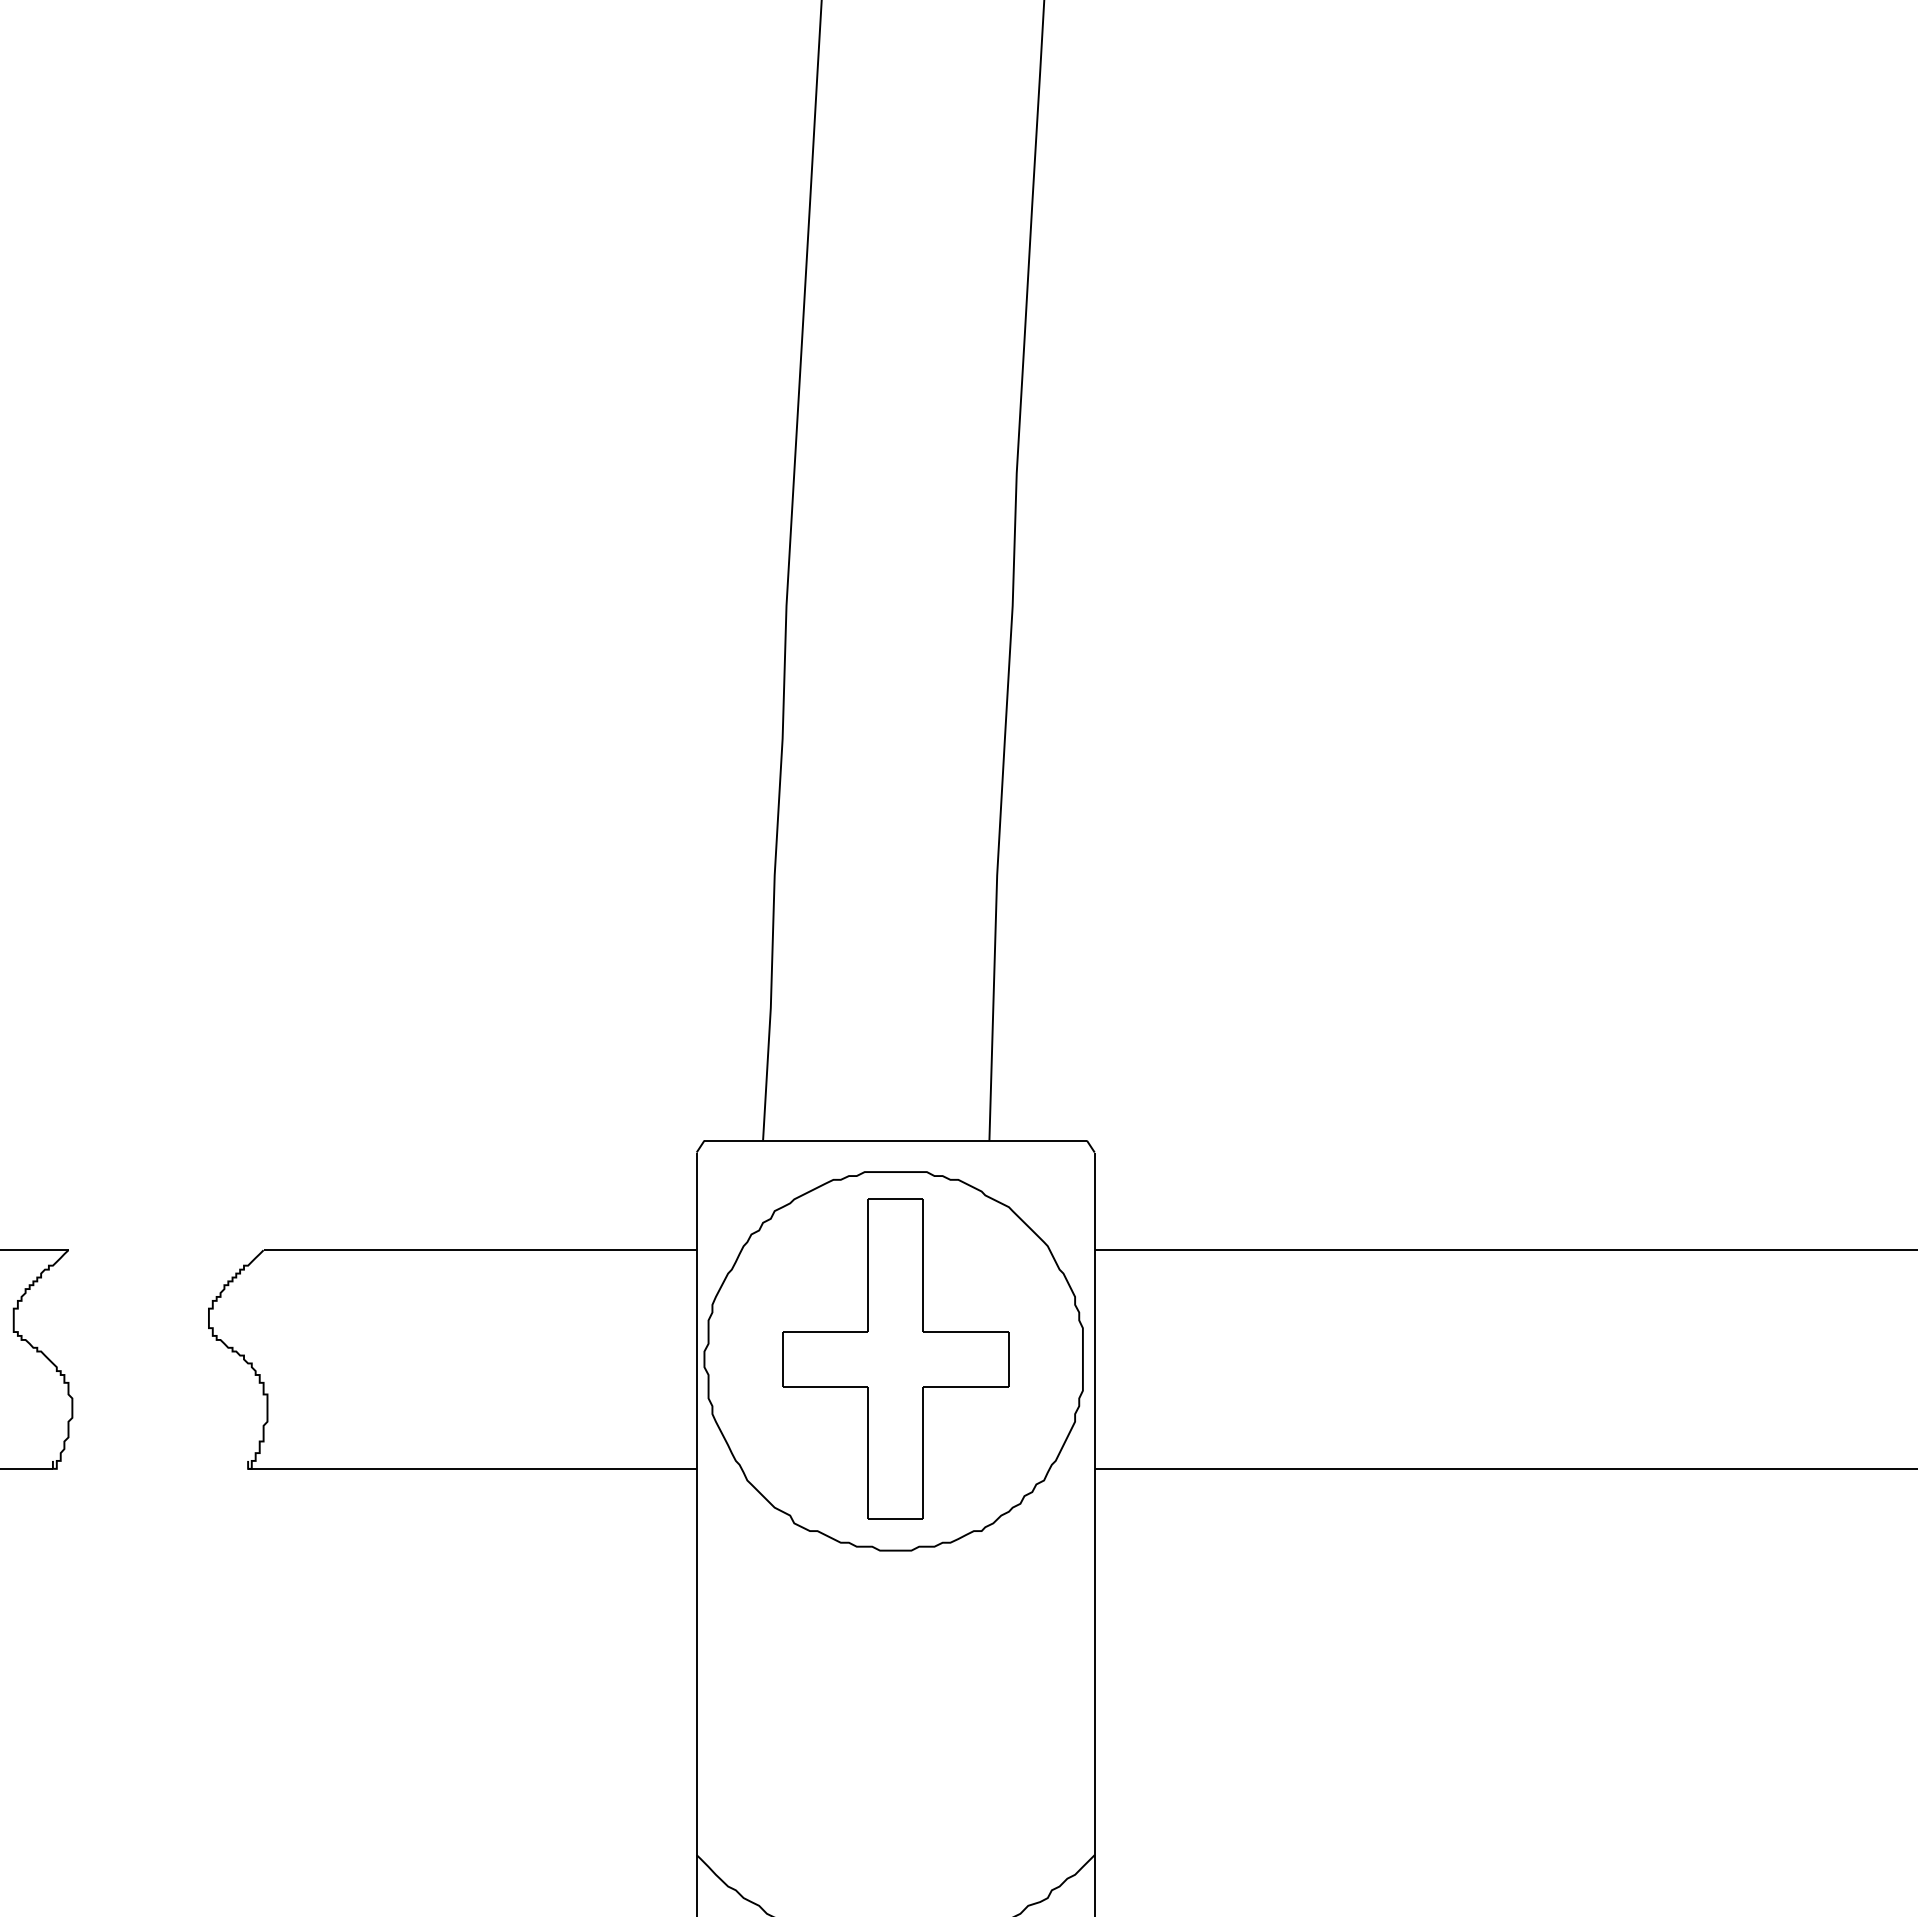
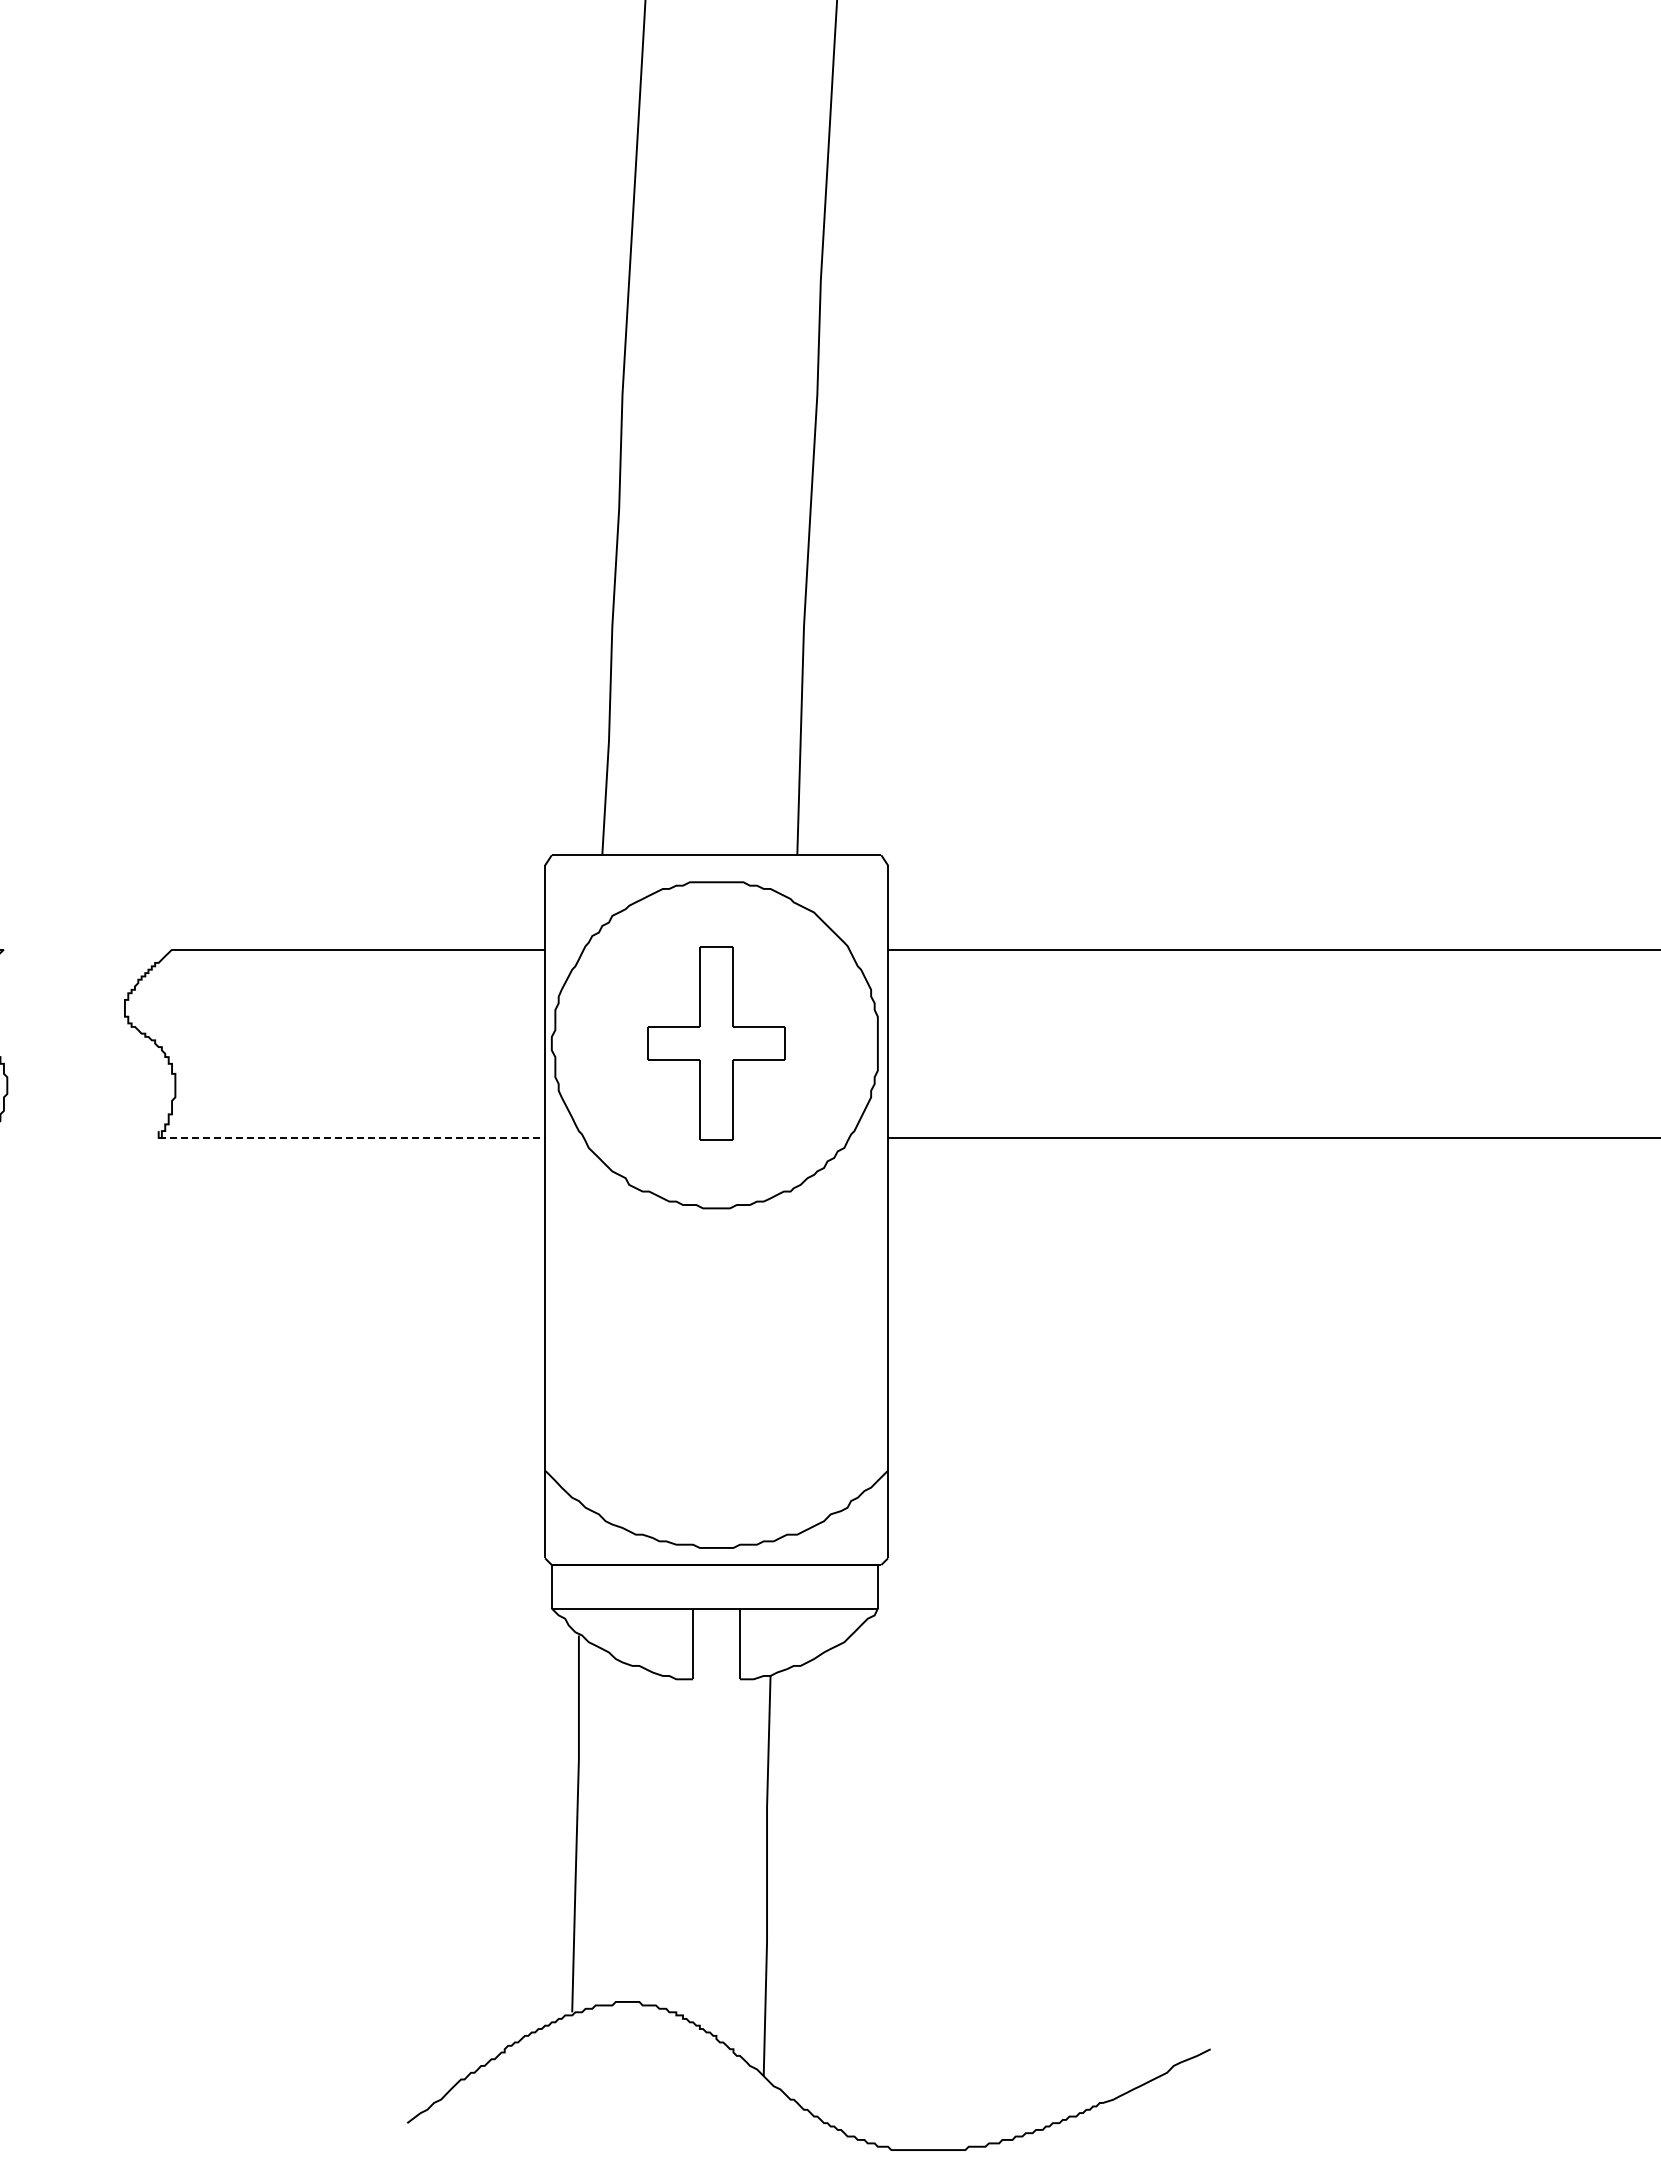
part: (895, 1359) -> (716, 1043), size x0.7
line: (473, 1468) -> (352, 1137), solid -> dashed

